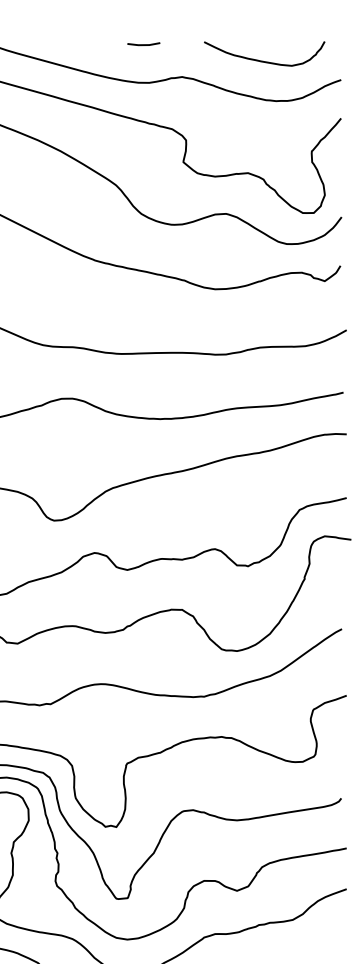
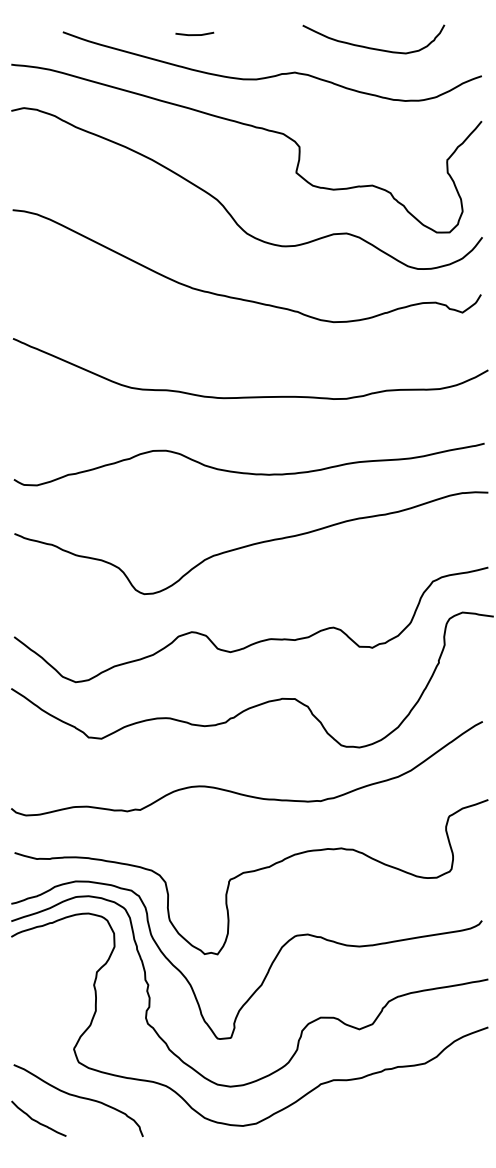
line: (143, 44) -> (194, 34), moved
curve: (263, 60) -> (372, 47), moved

